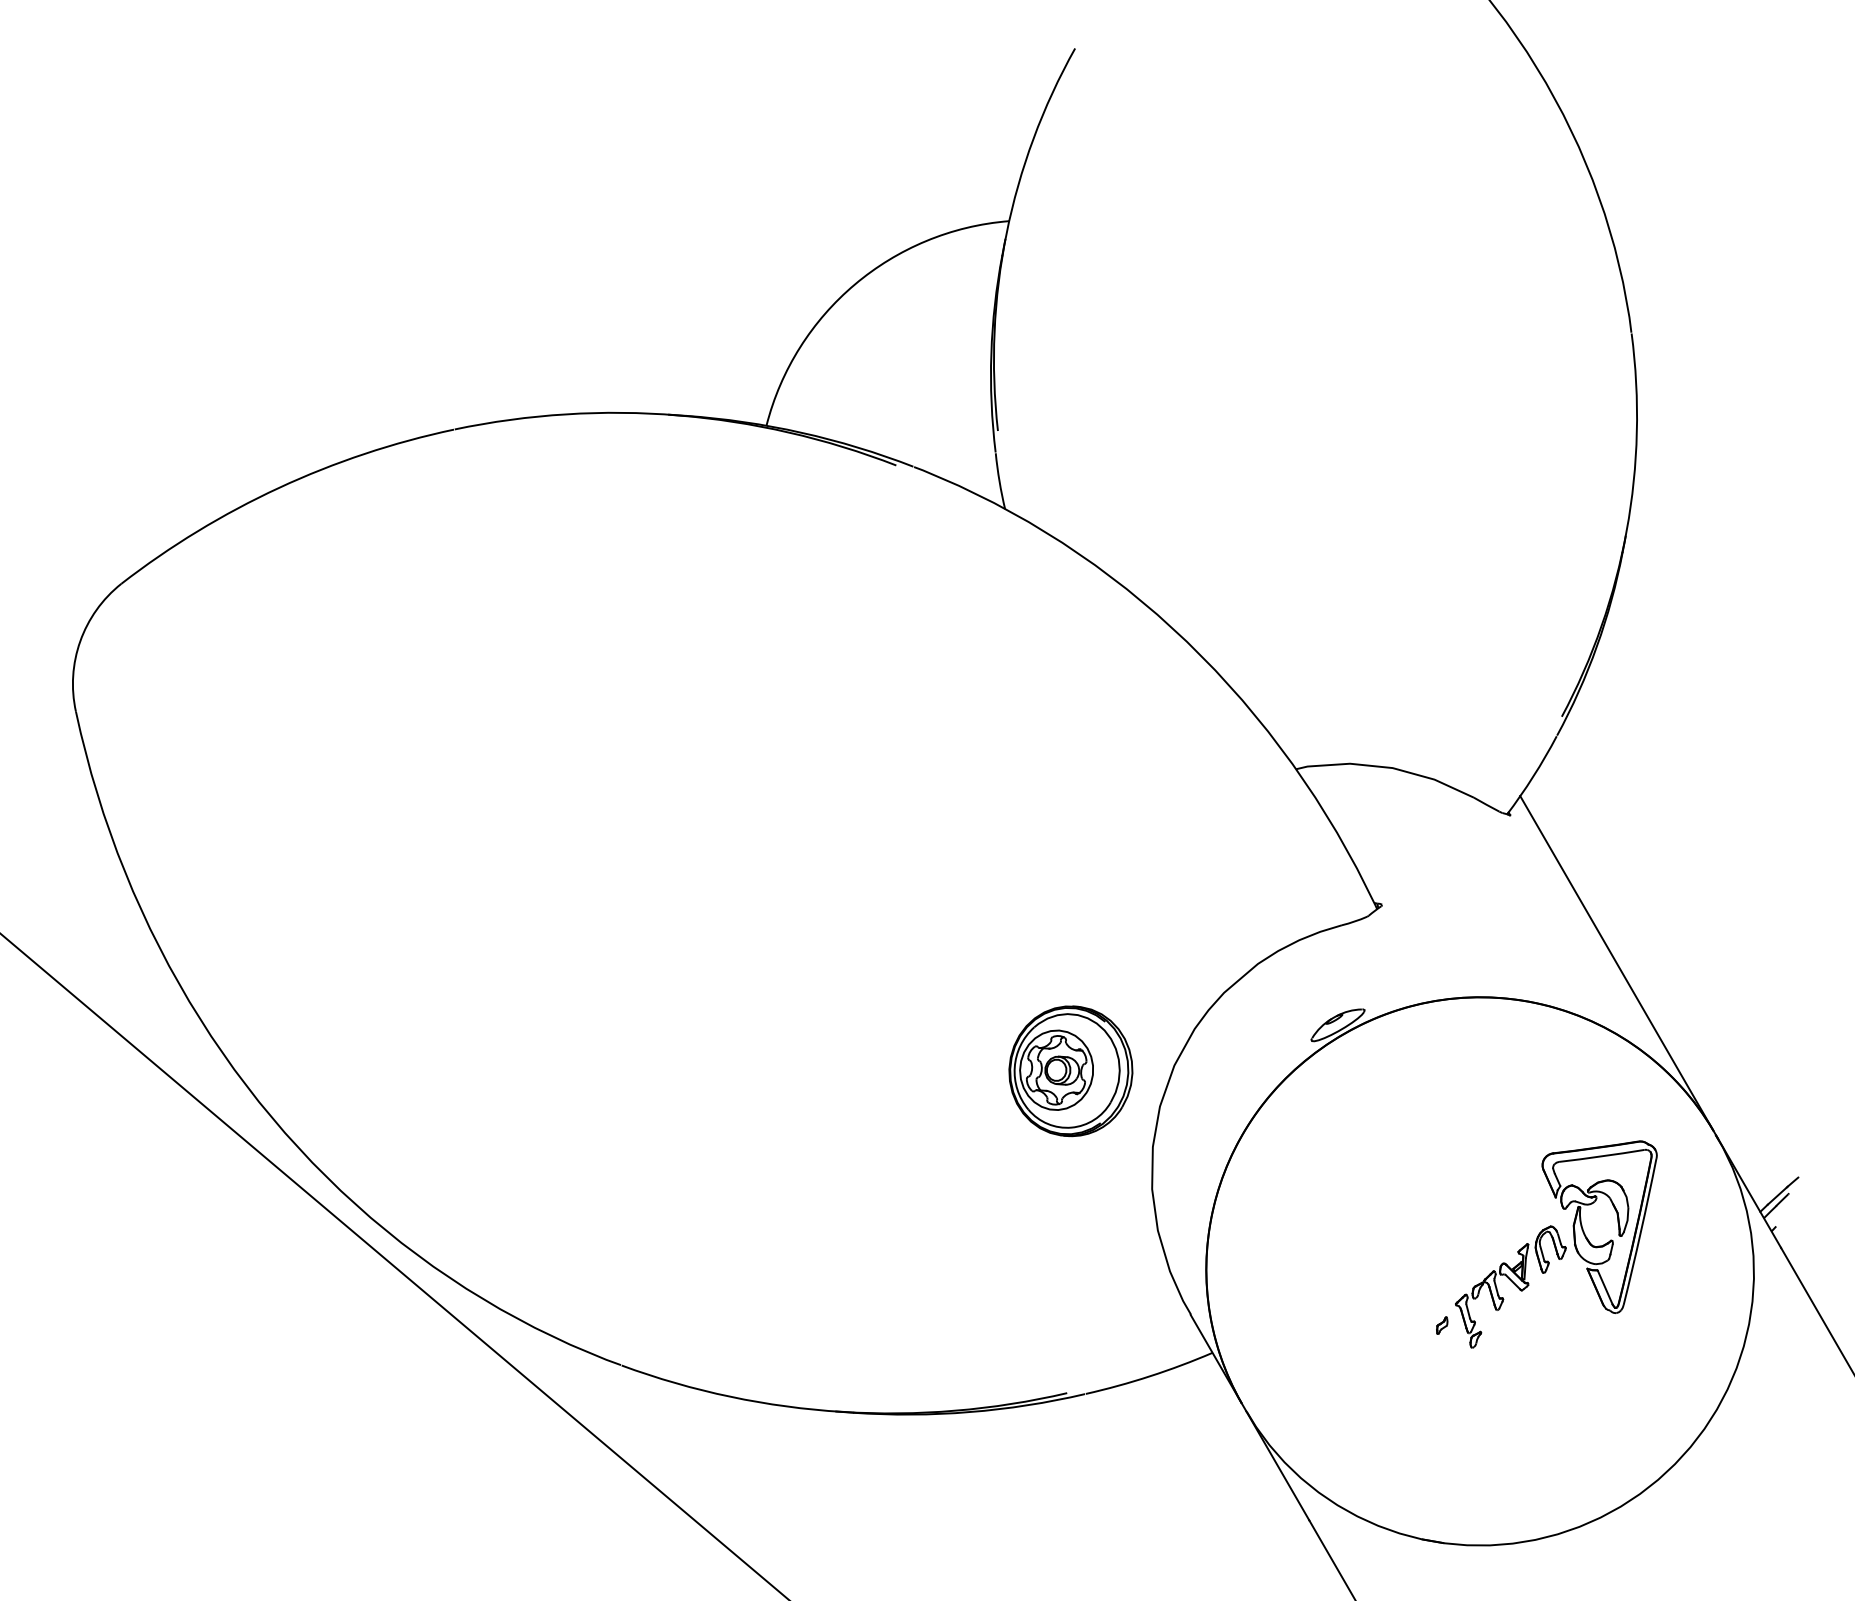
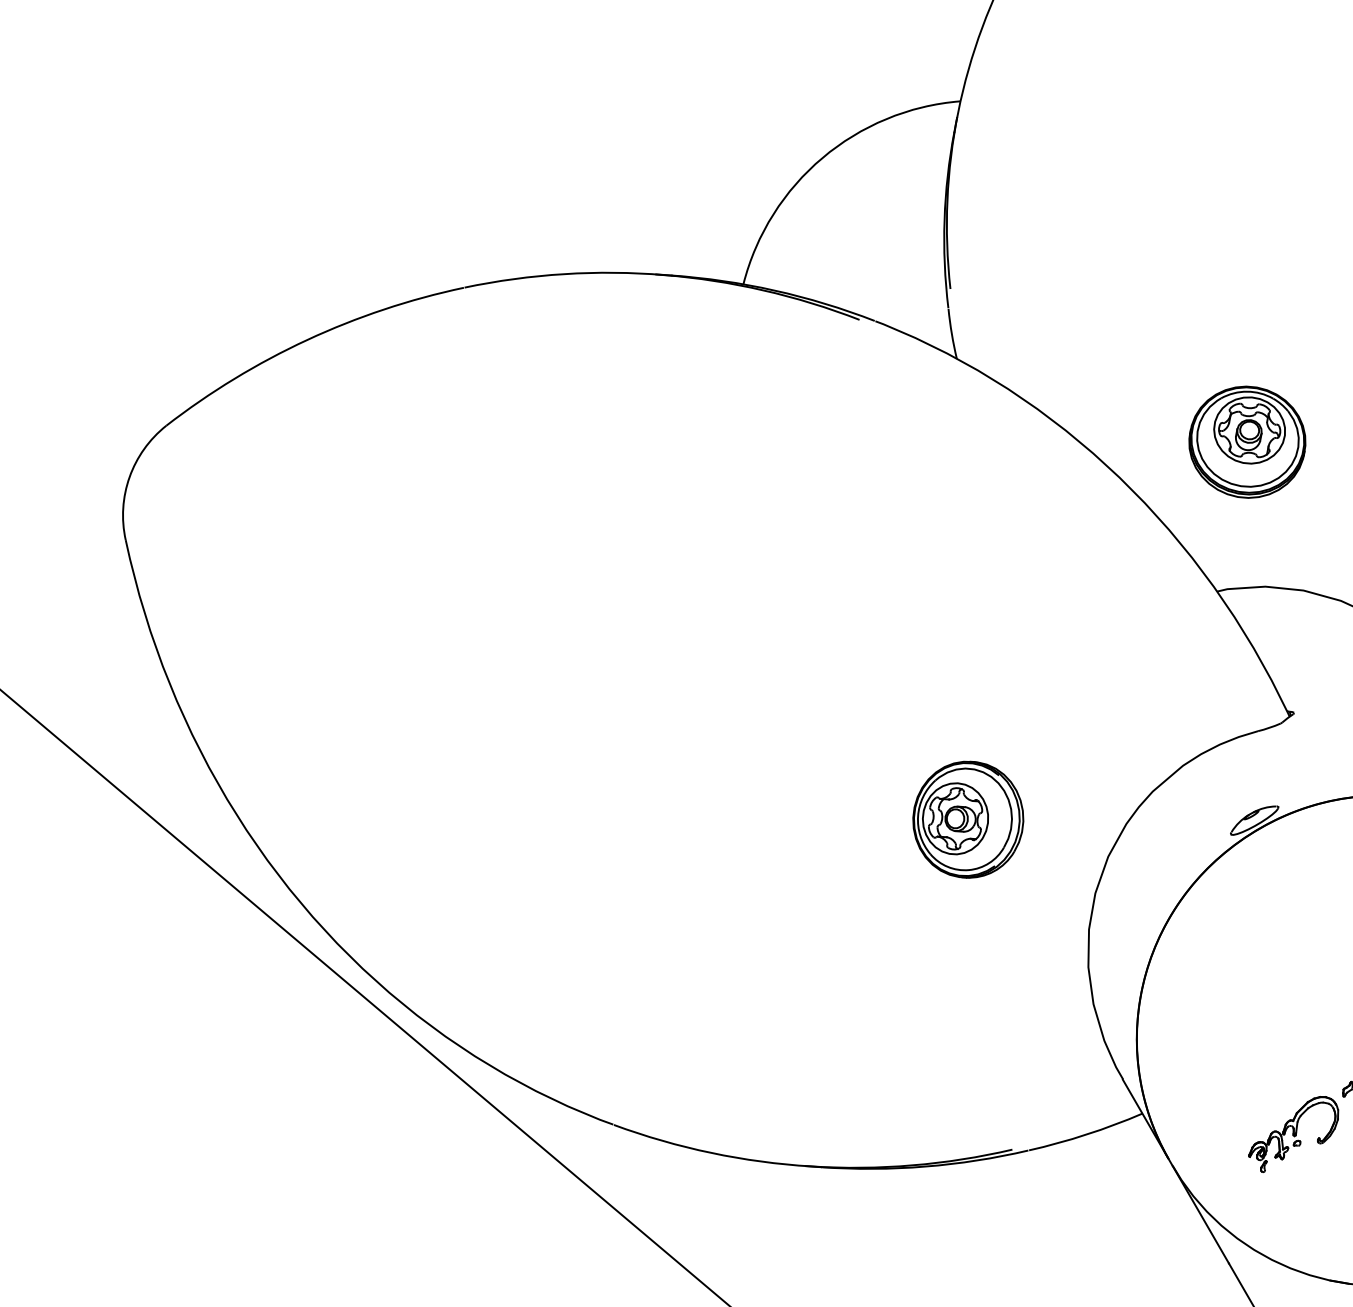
part: (1329, 602) -> (1247, 442), added
part: (1070, 1071) -> (967, 819), moved
part: (1381, 1376) -> (1293, 1134), added

